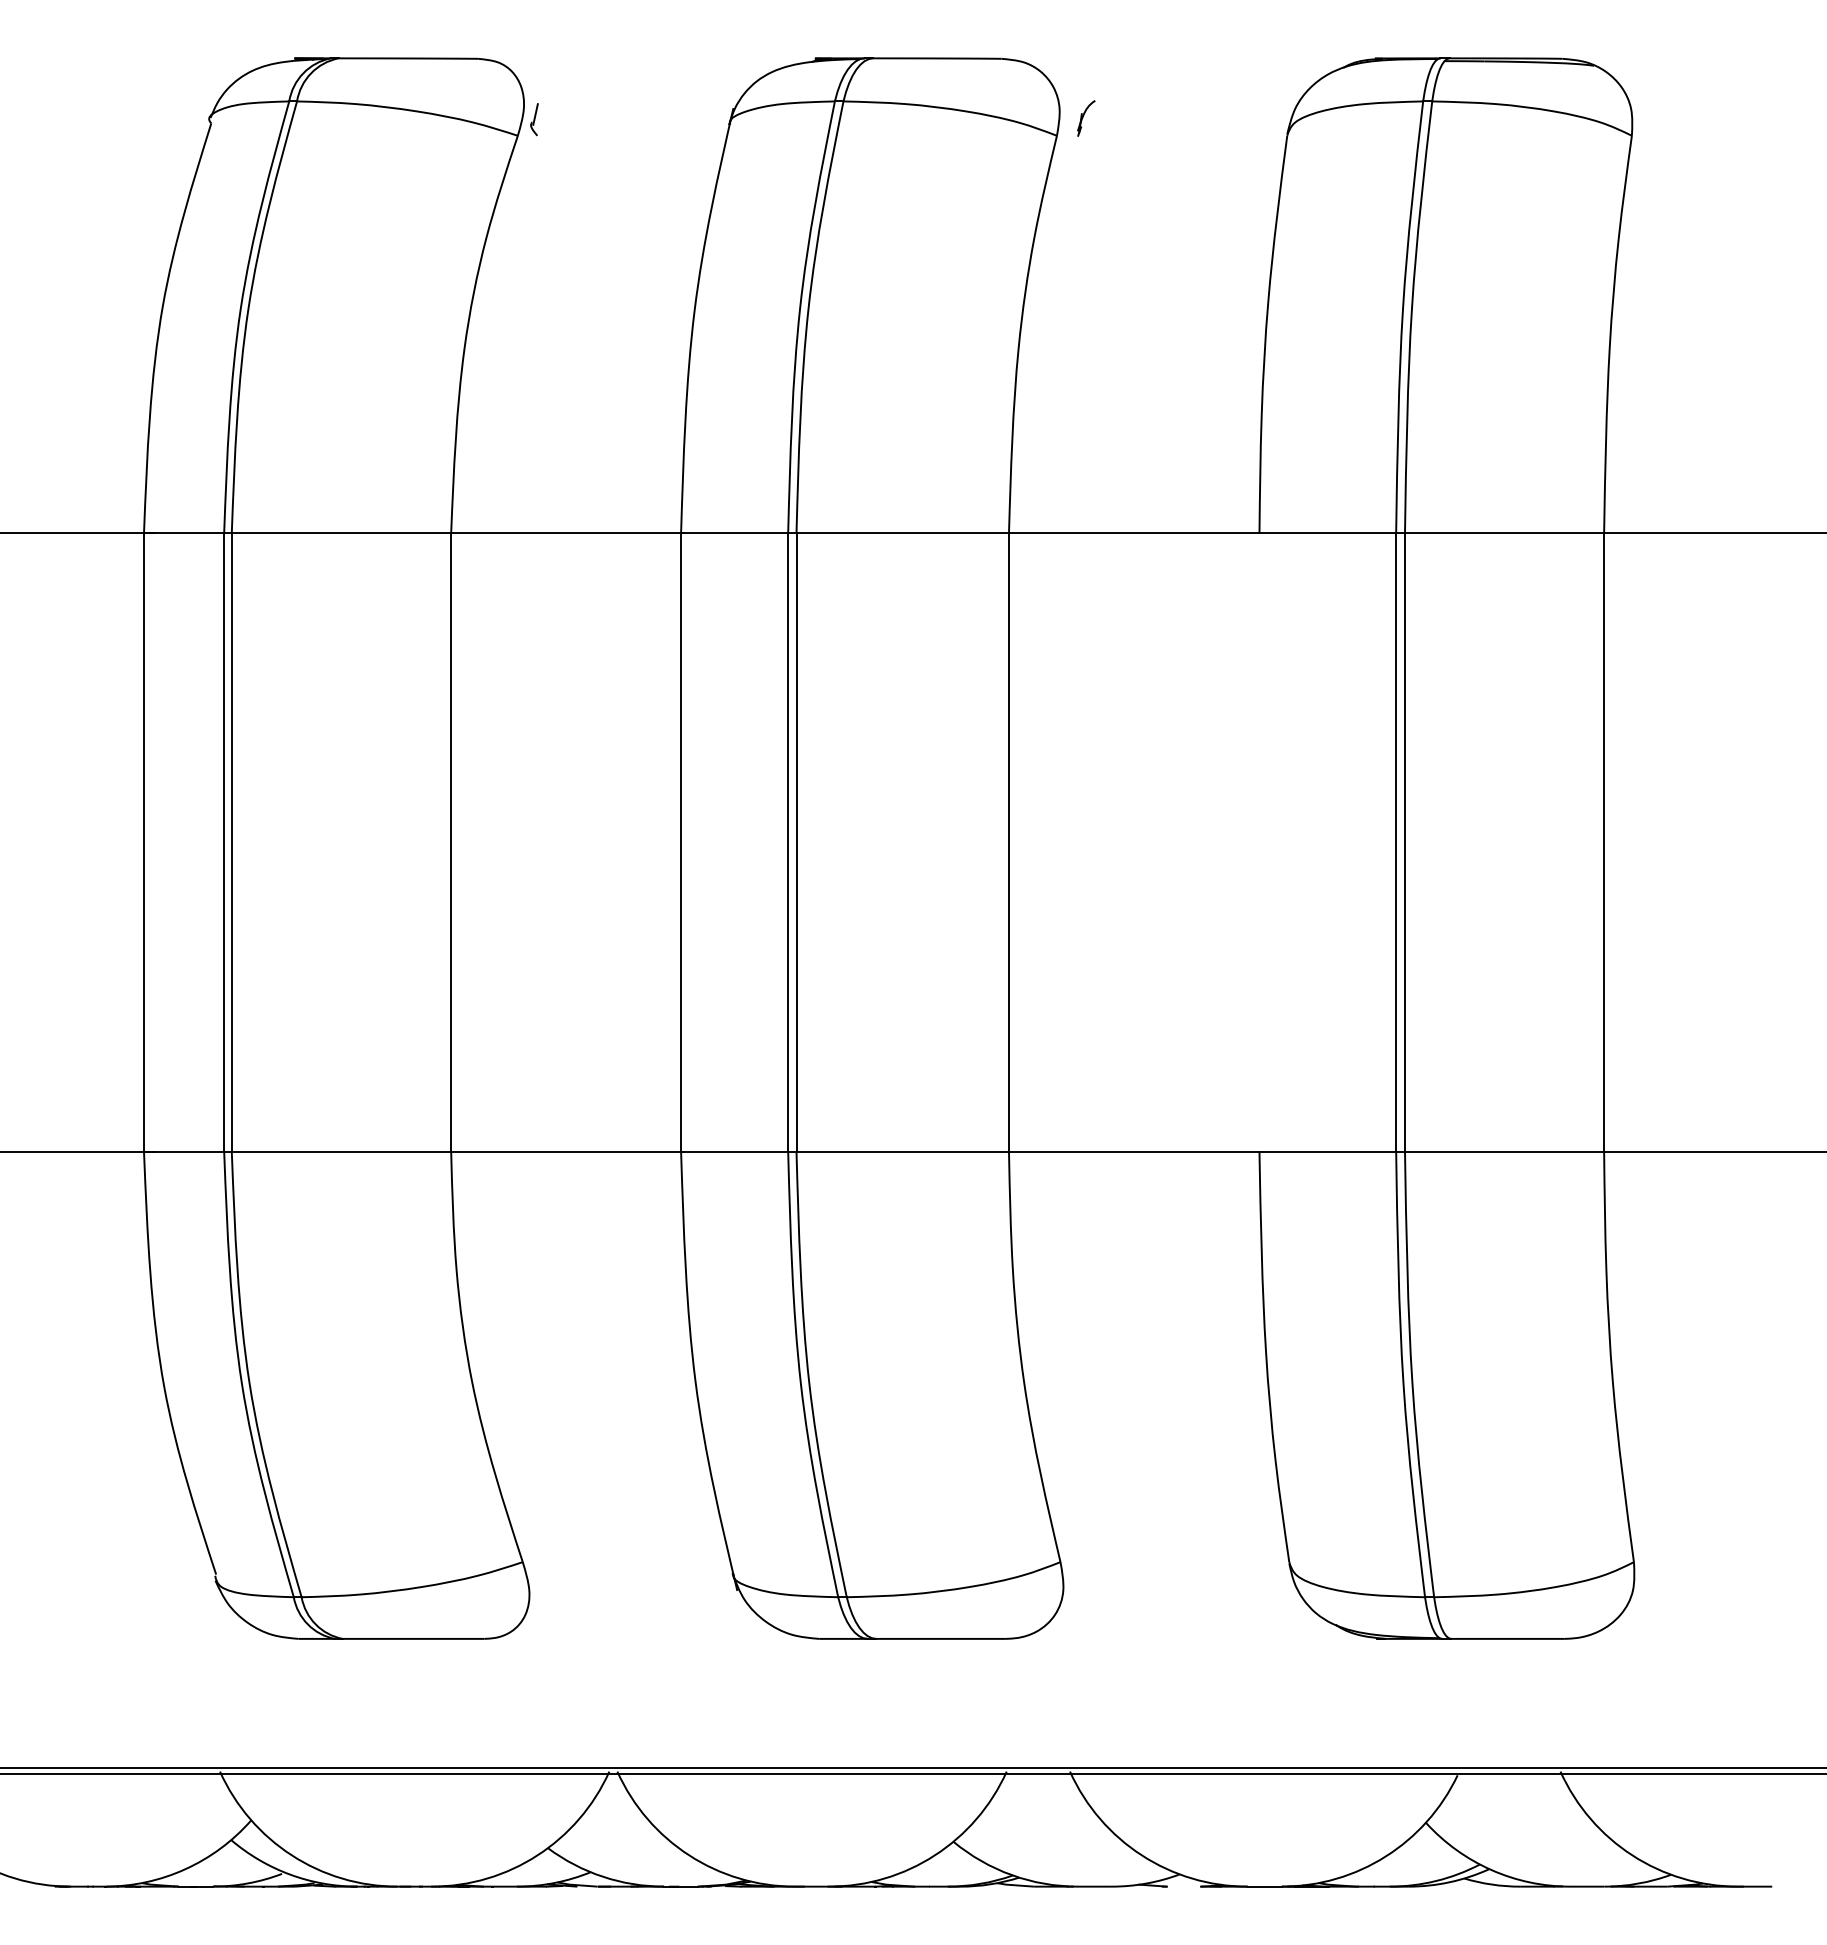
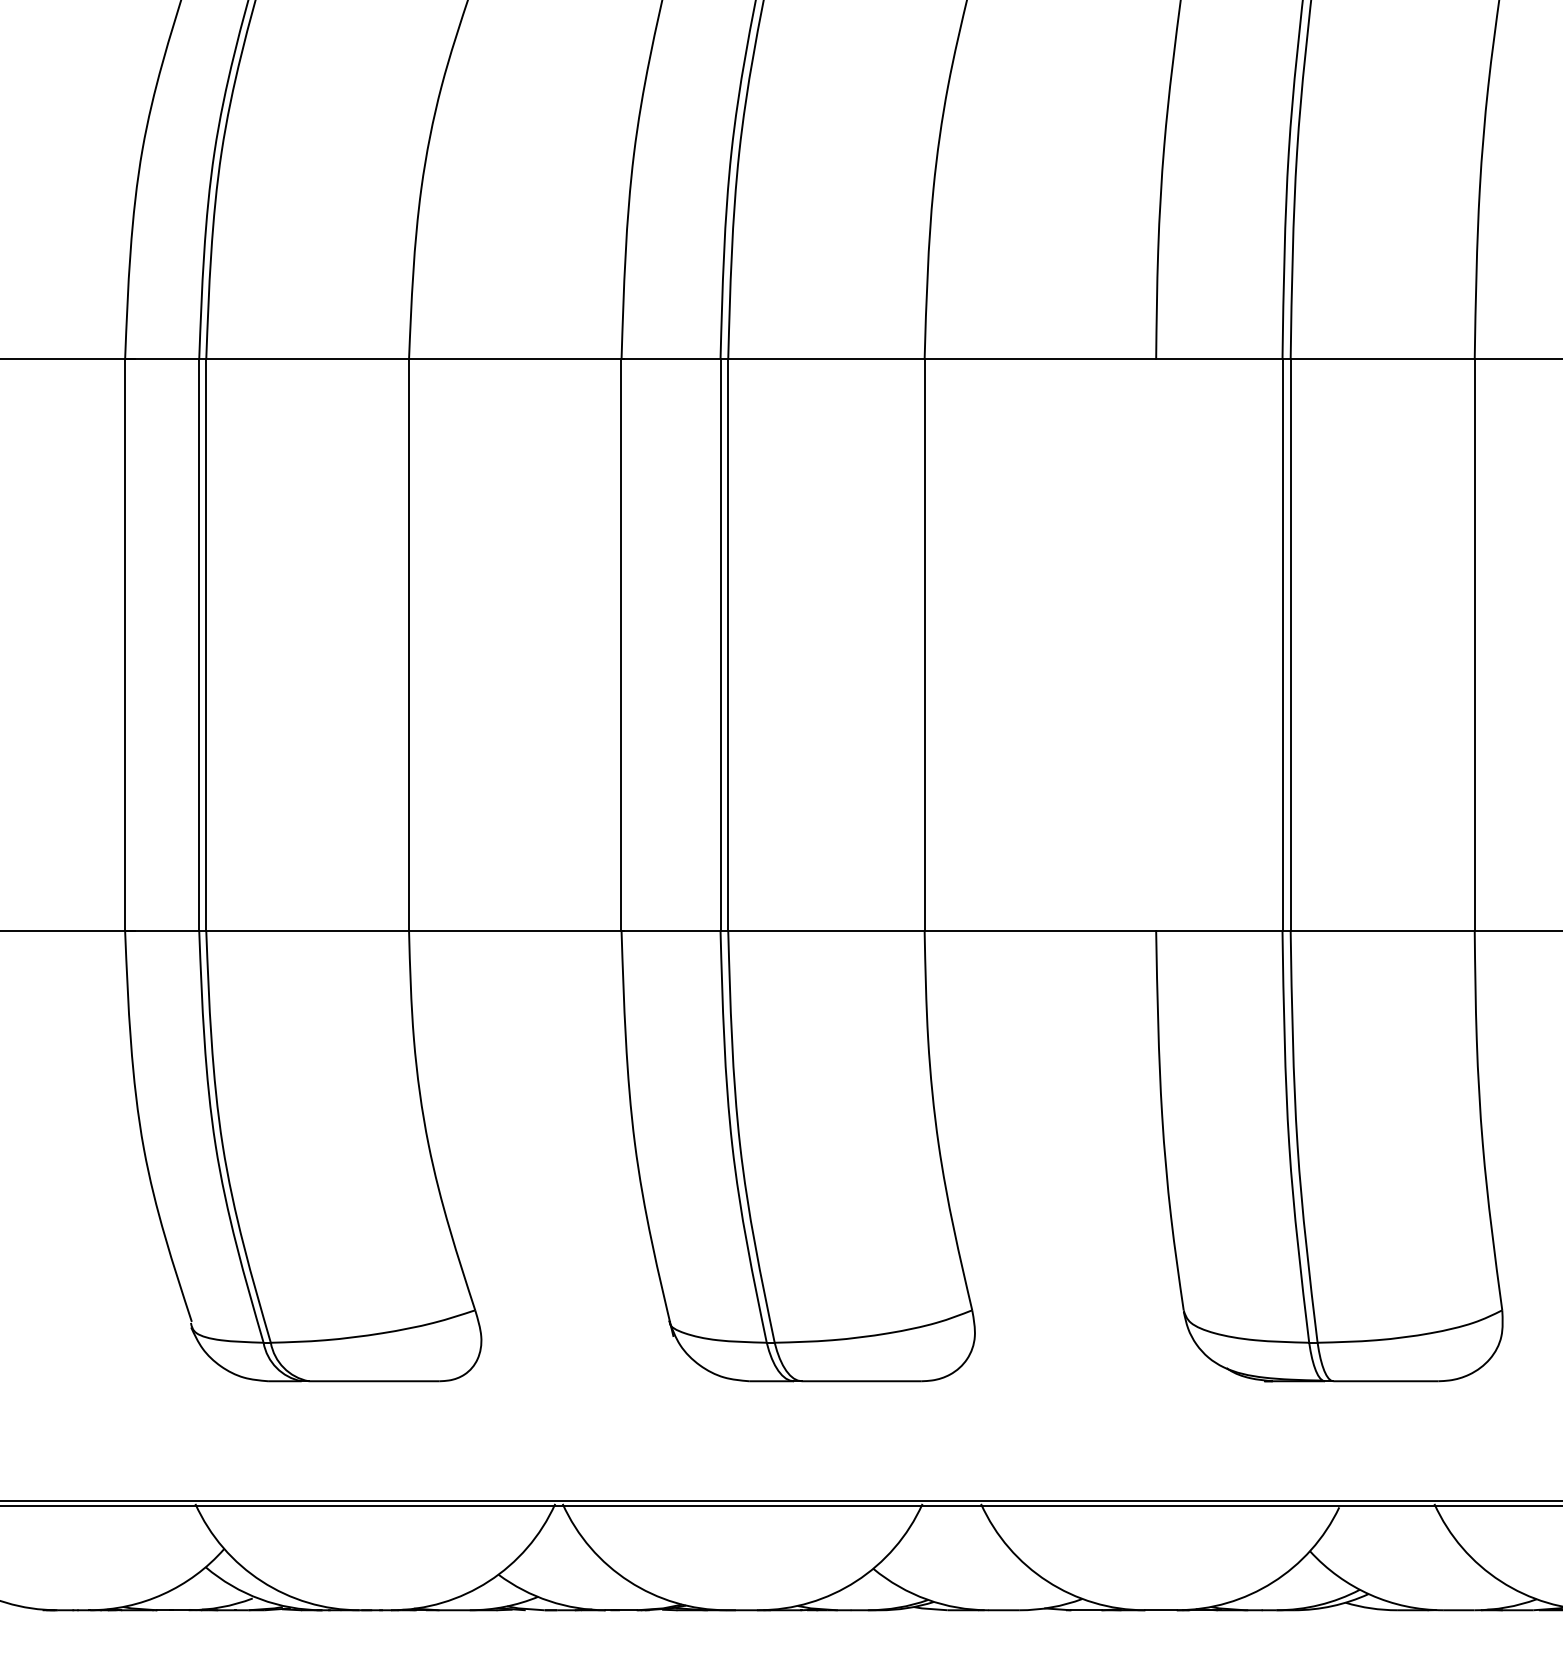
line: (1183, 1886) -> (1085, 1610), added

